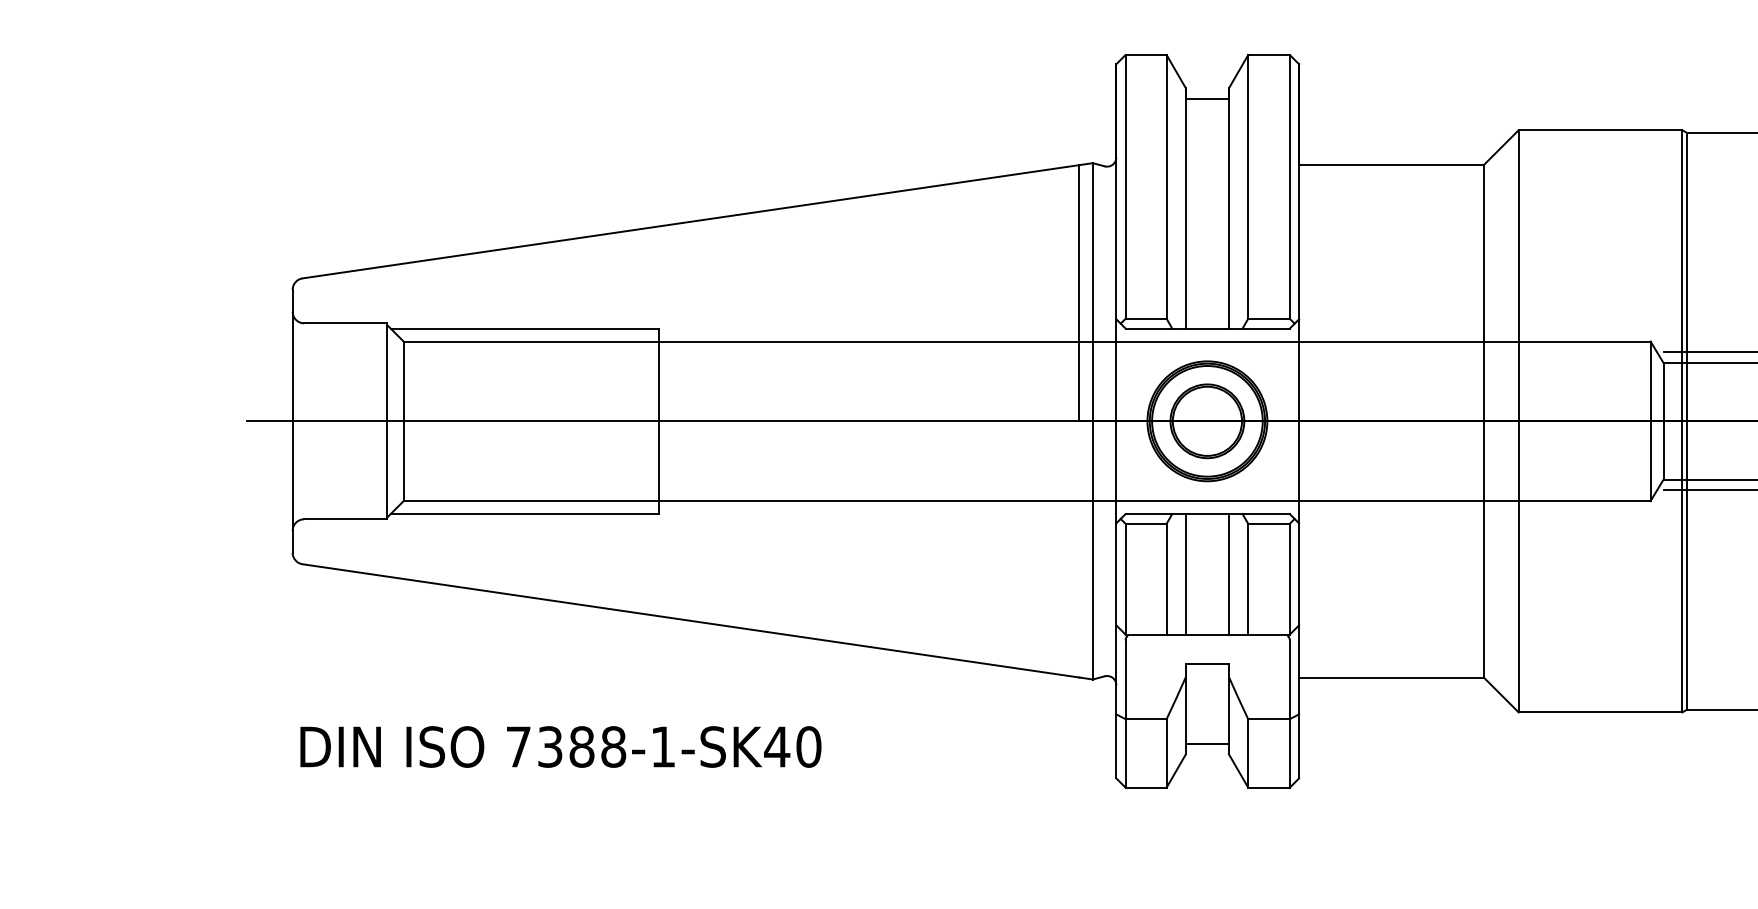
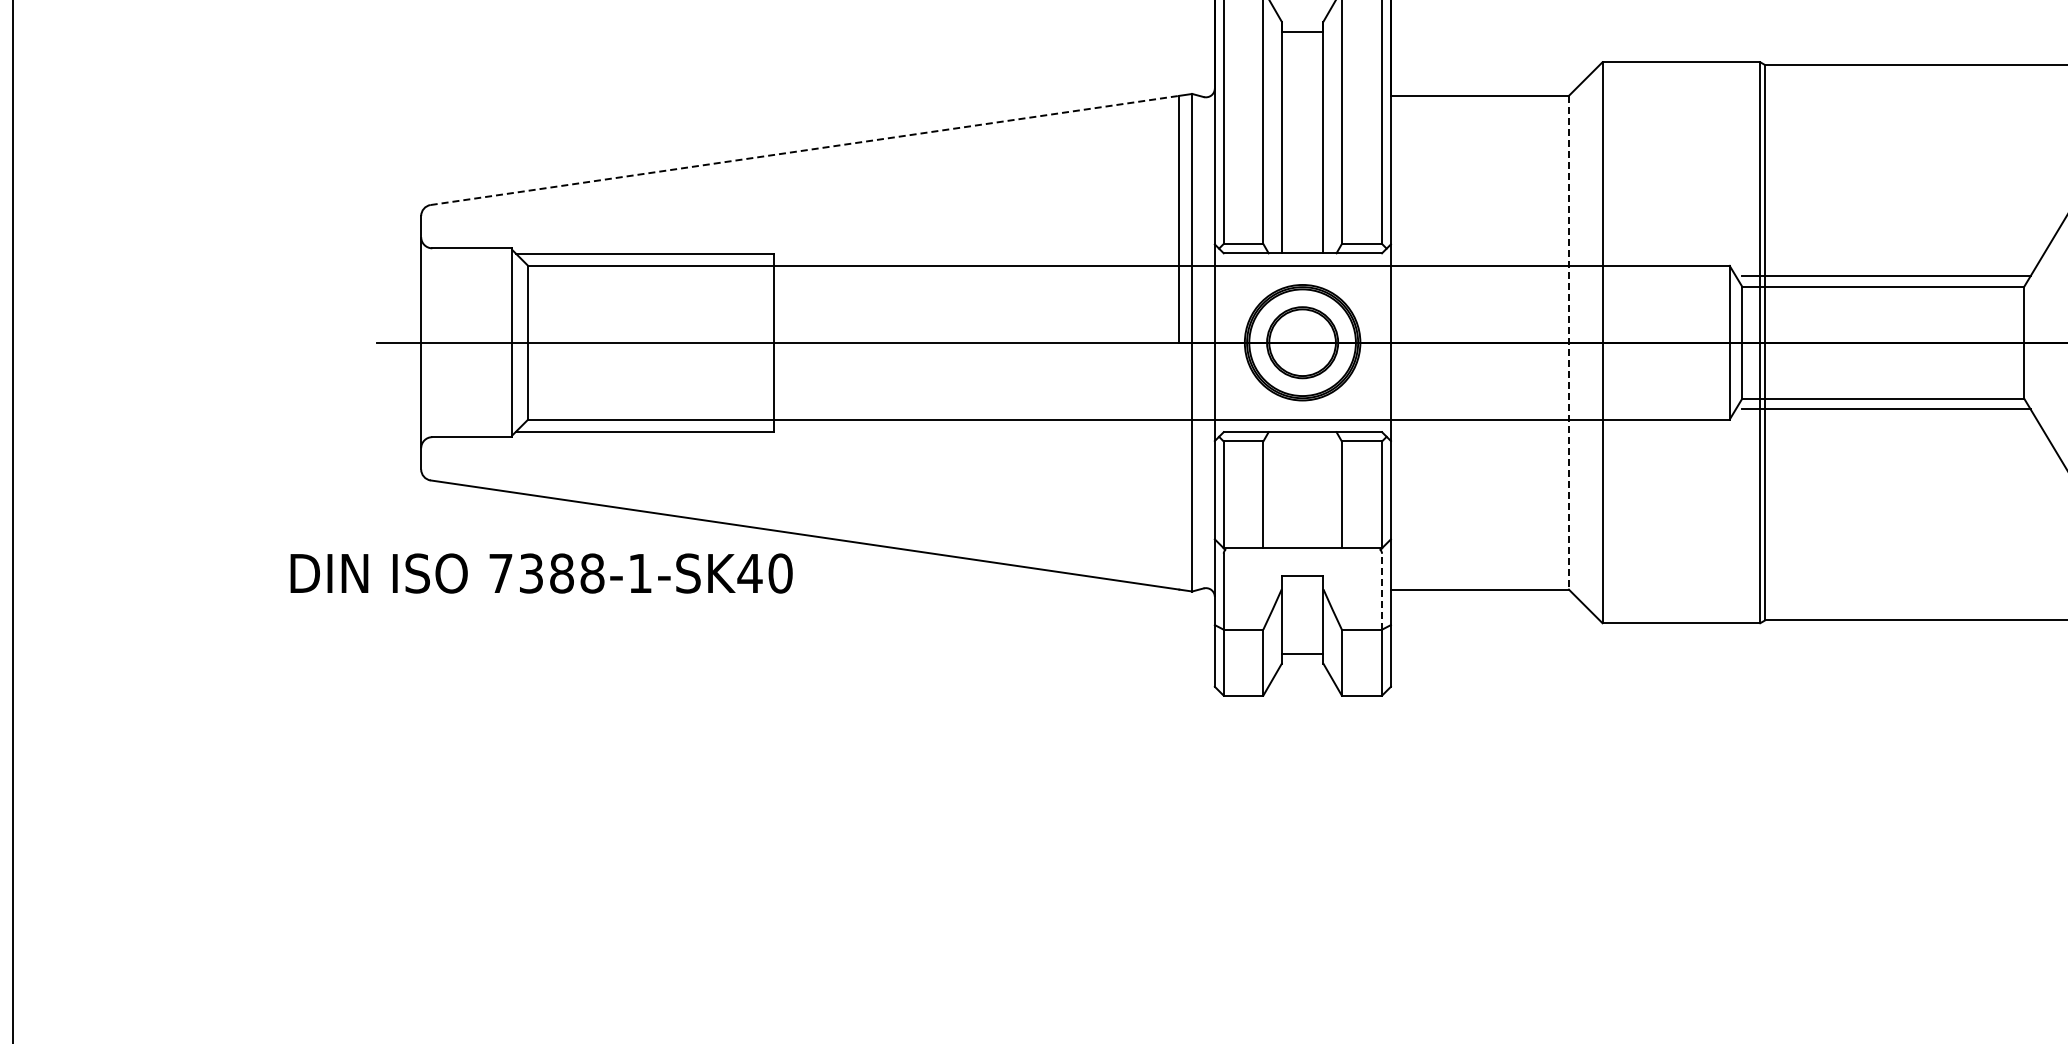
line: (691, 221) -> (805, 150), solid -> dashed
line: (1483, 421) -> (1568, 342), solid -> dashed
line: (1185, 574) -> (1281, 490), removed
line: (1229, 574) -> (1323, 490), removed
line: (1290, 679) -> (1382, 591), solid -> dashed
text: (560, 746) -> (541, 573), moved

